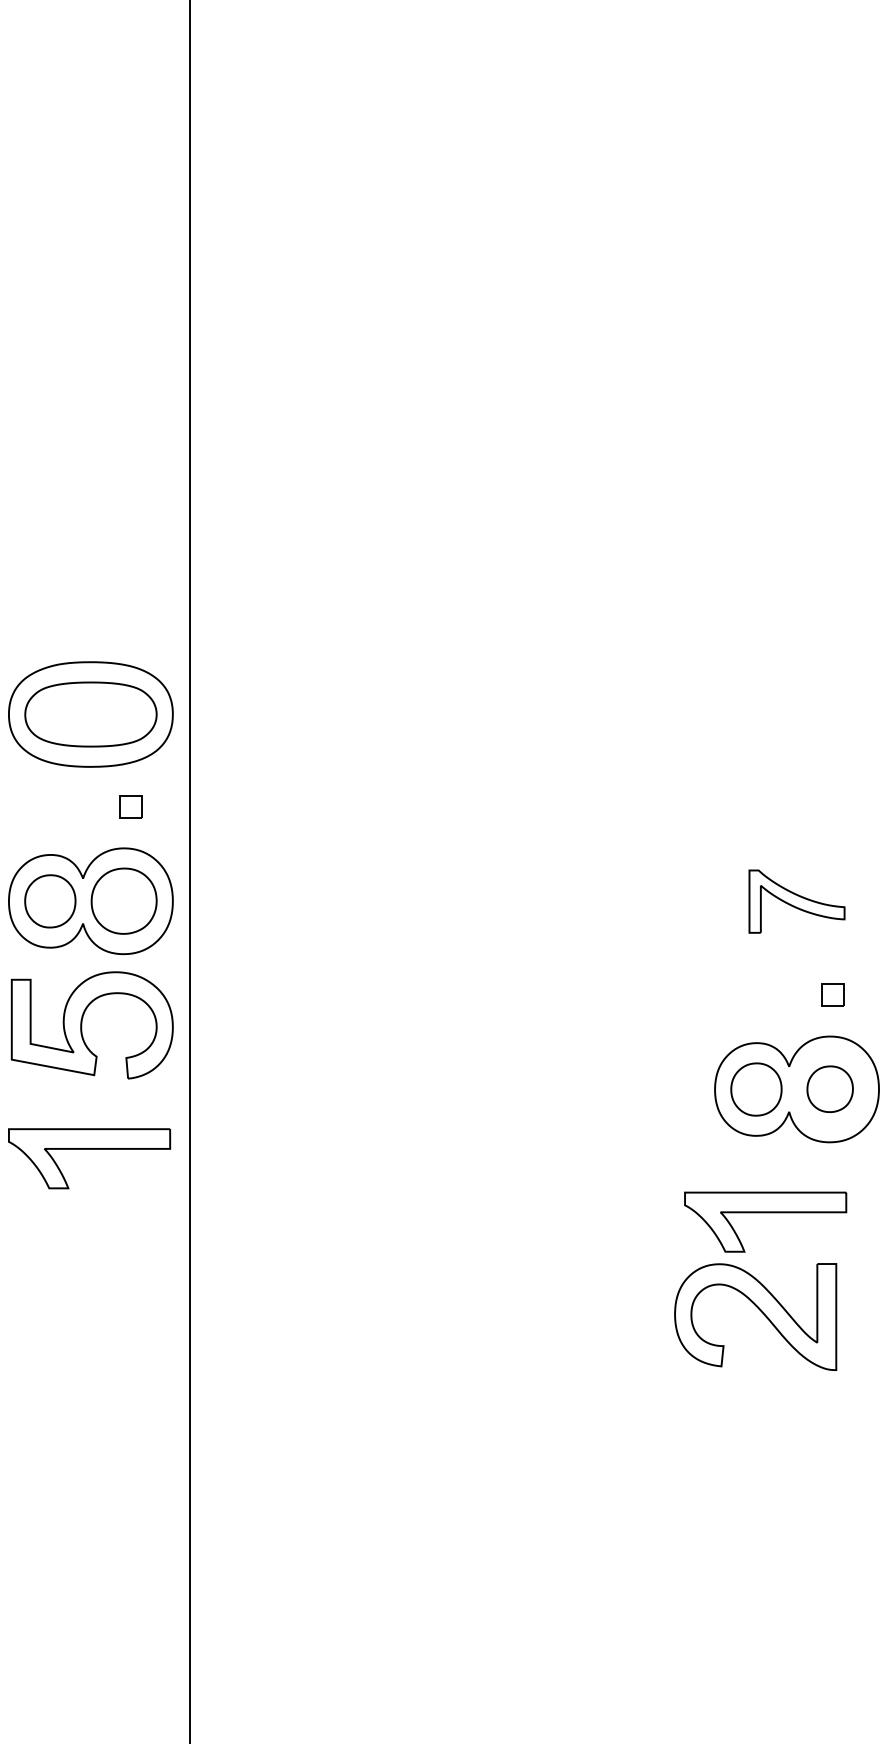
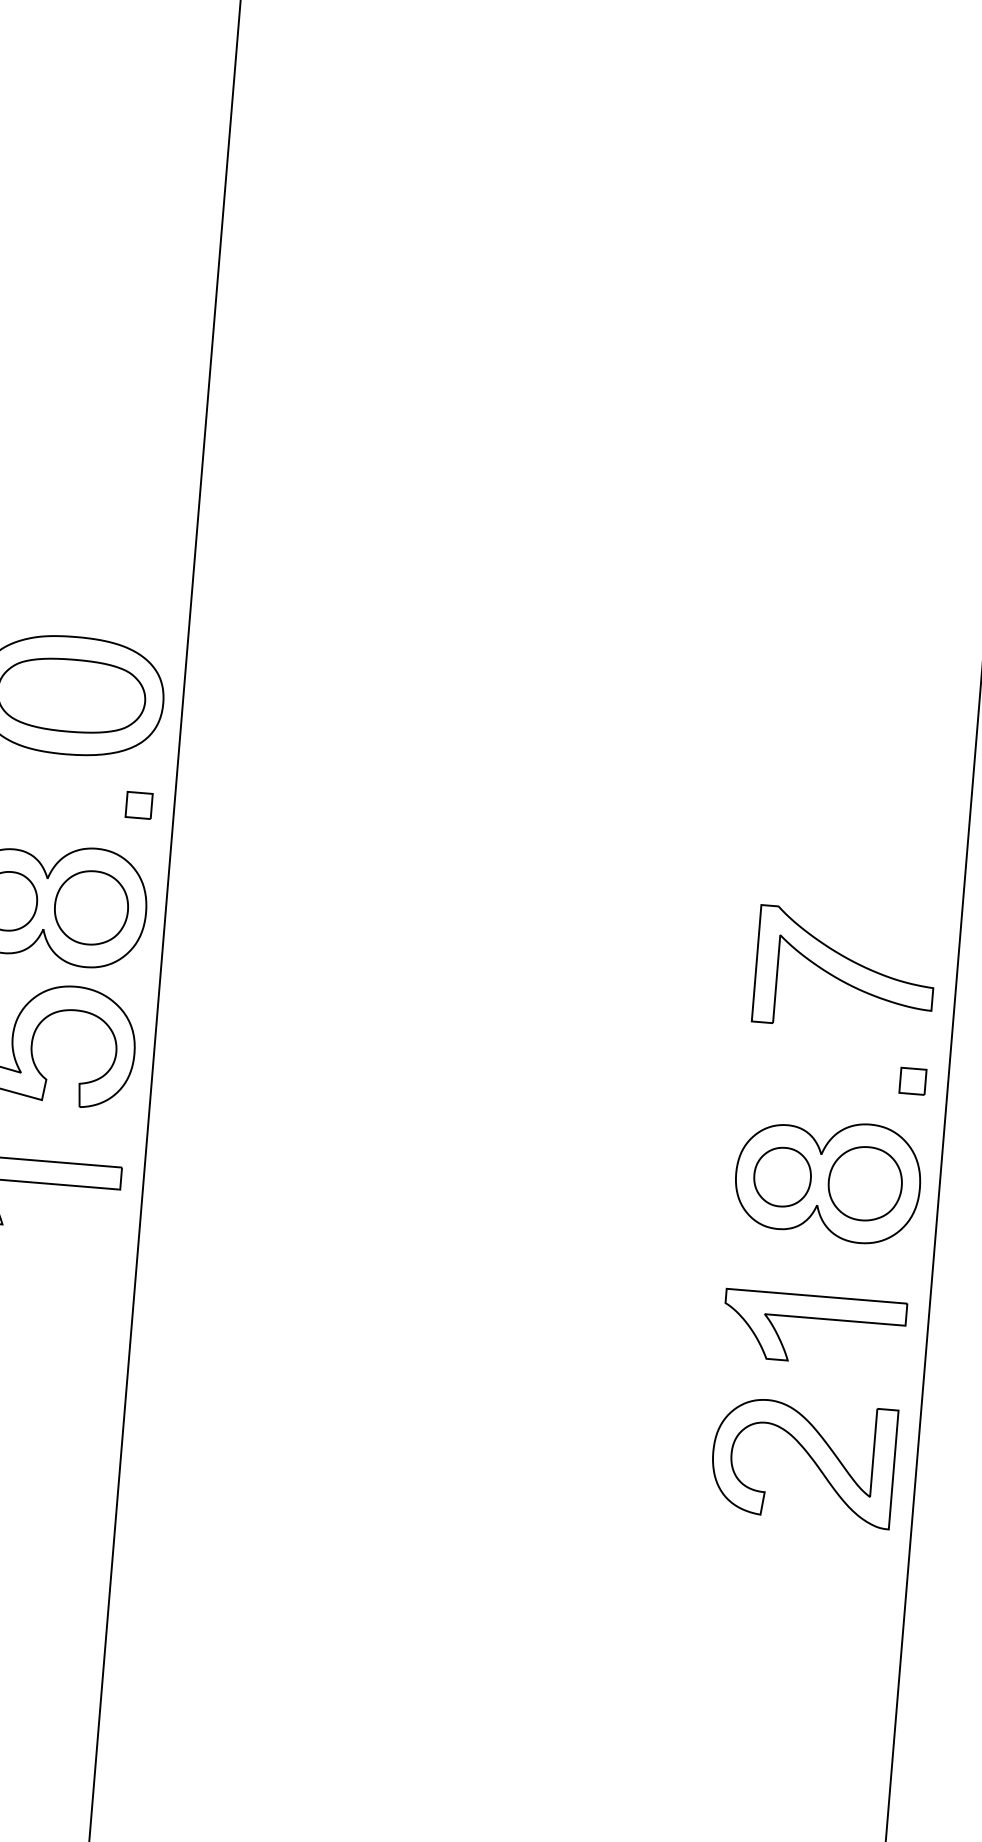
part: (130, 806) -> (138, 804), moved
part: (796, 901) -> (844, 970), size x1.67
part: (832, 994) -> (912, 1080), moved
part: (829, 1088) -> (864, 1182), size x1.43
part: (765, 1213) -> (814, 1319), moved
part: (760, 1311) -> (809, 1456), moved

